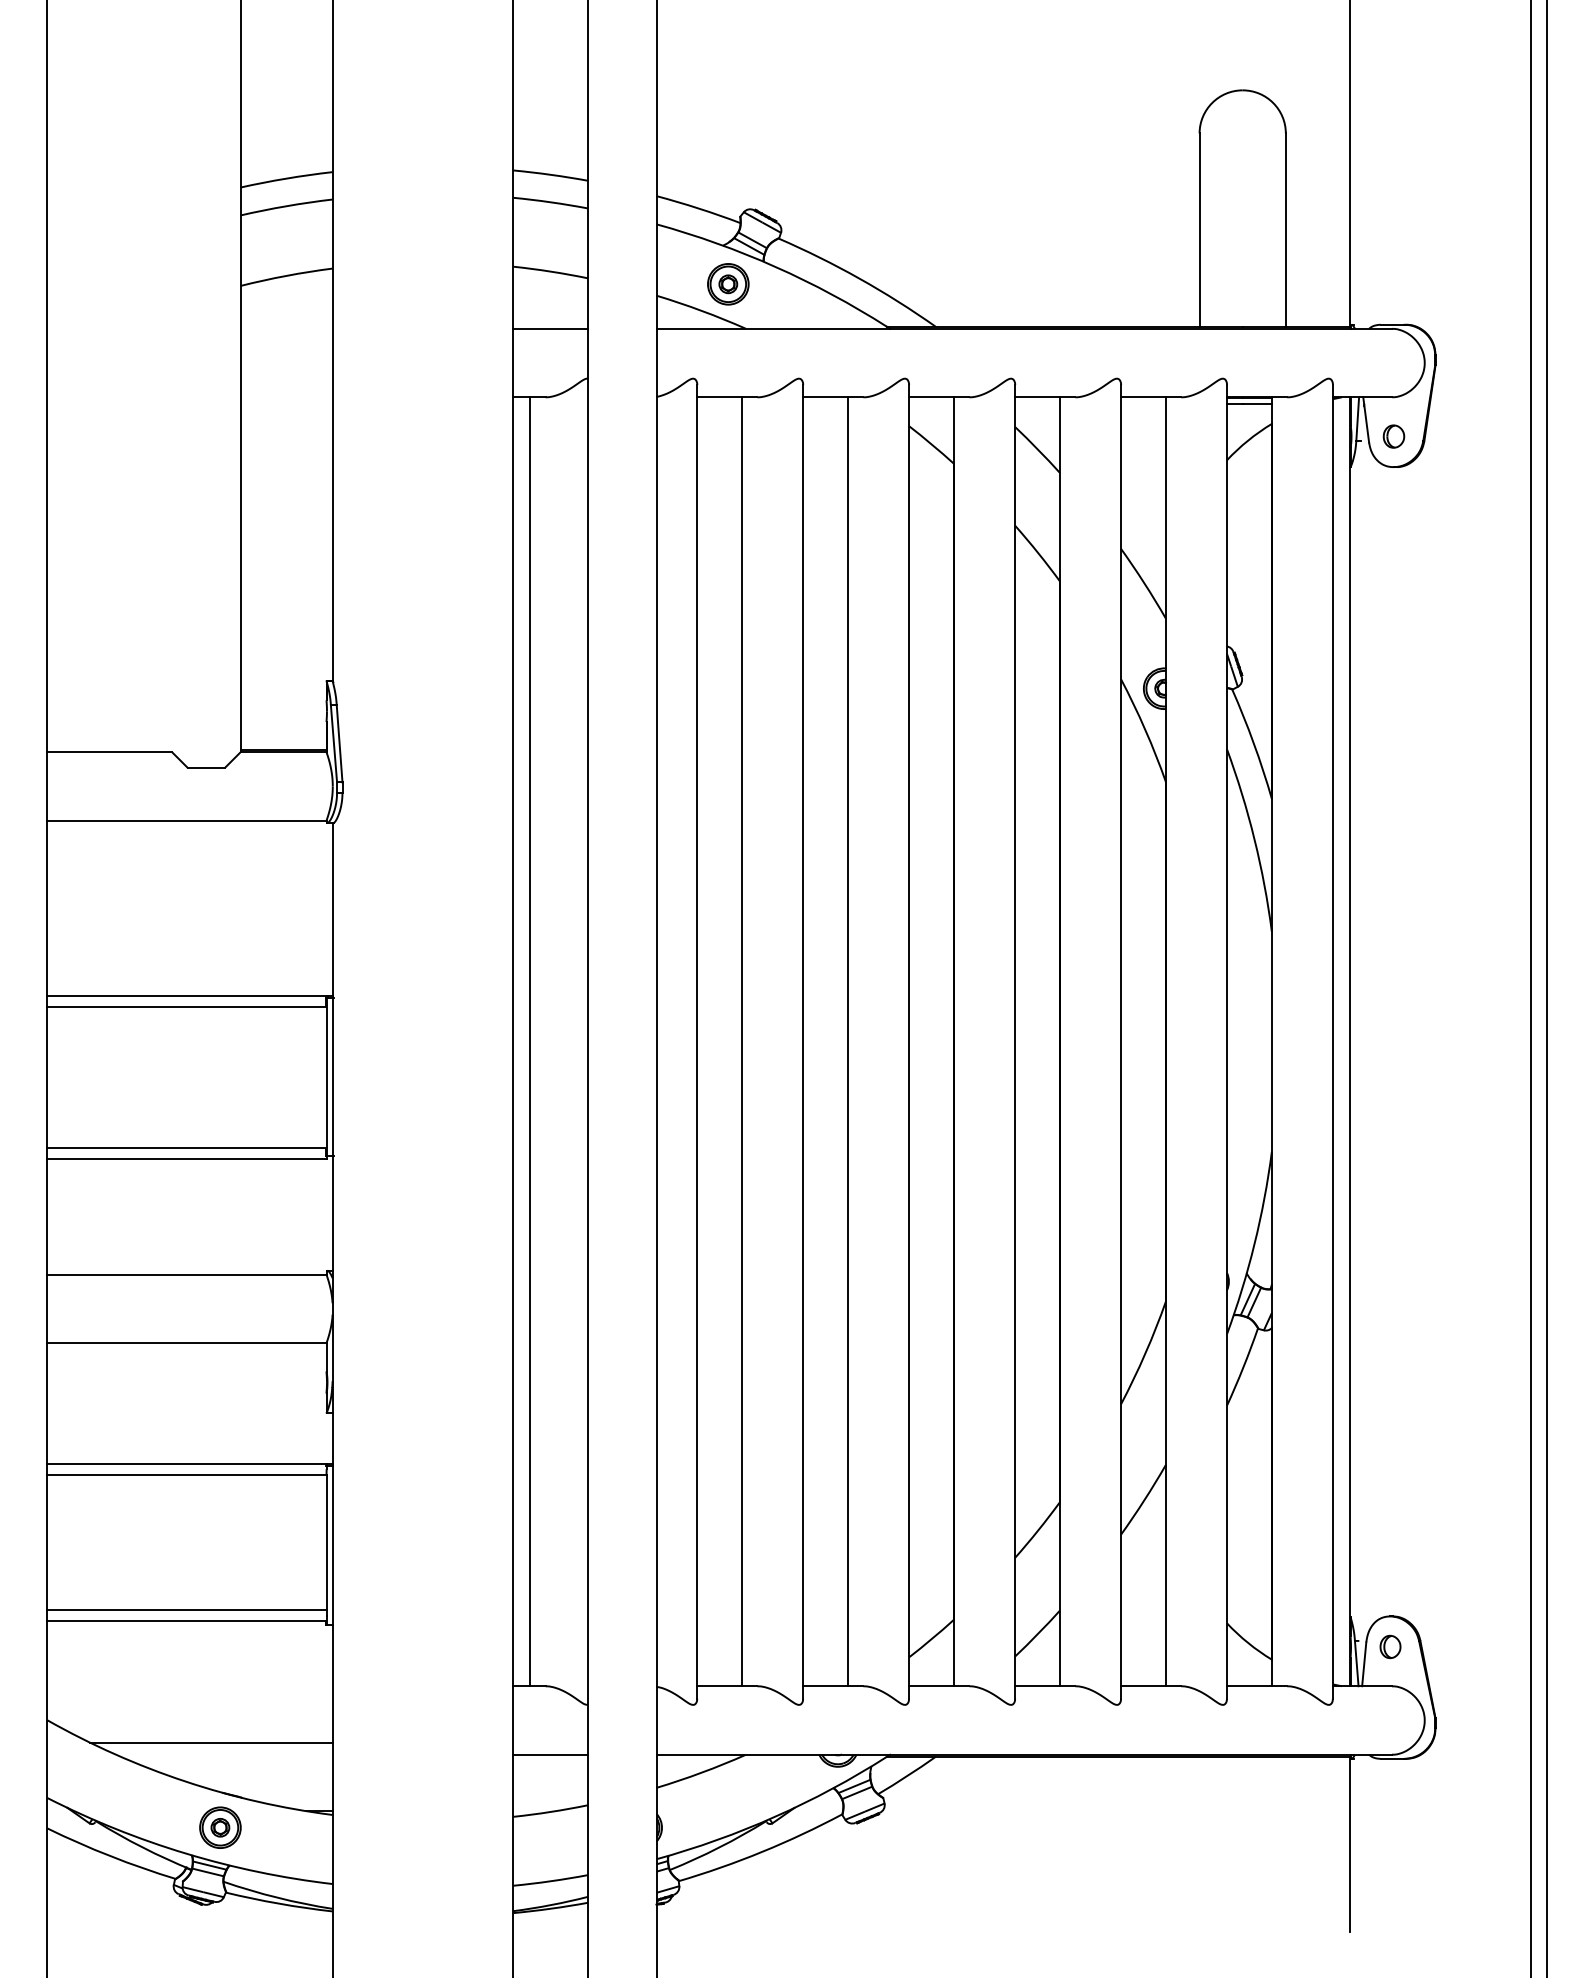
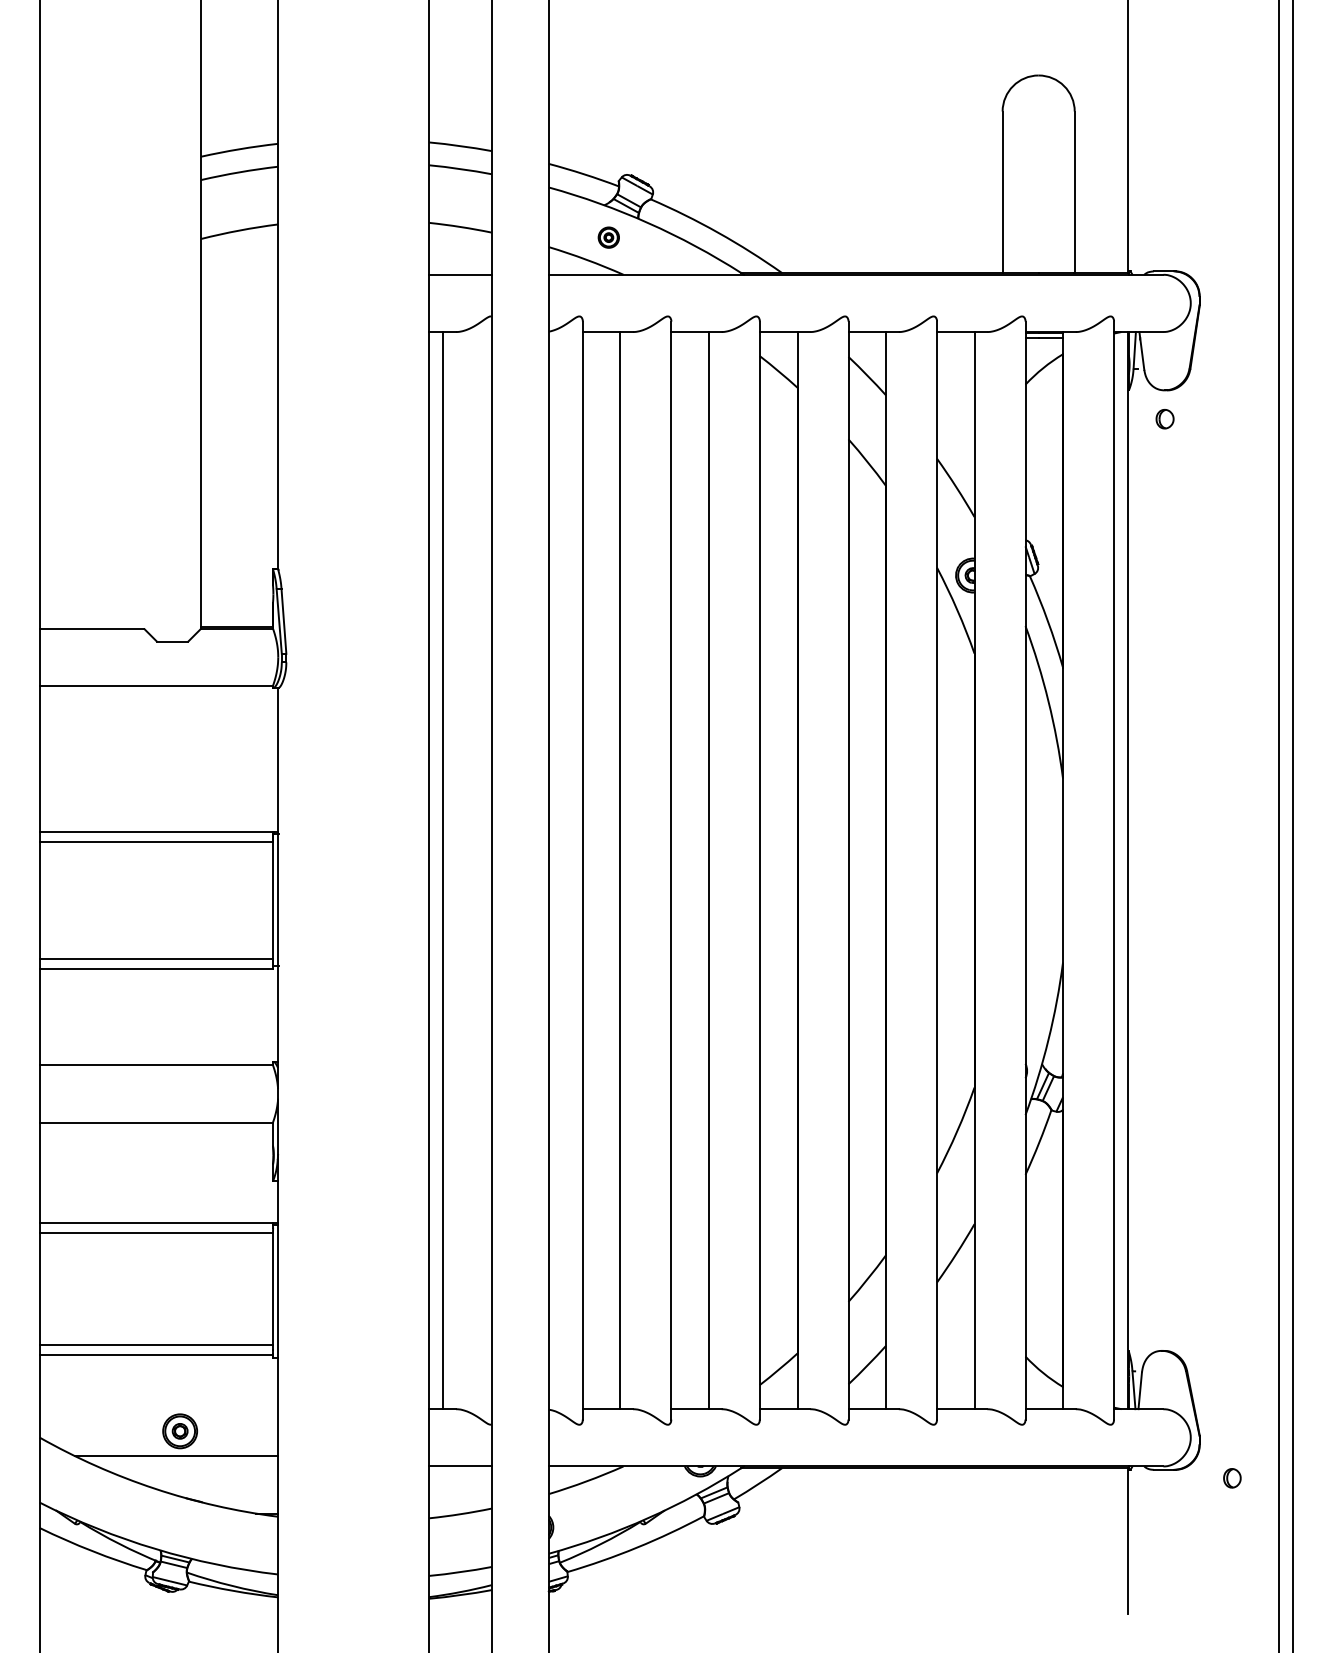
part: (728, 284) -> (608, 237), size x0.6
part: (1393, 436) -> (1164, 419), moved
part: (1390, 1646) -> (1232, 1477), moved
part: (220, 1827) -> (180, 1431), moved

